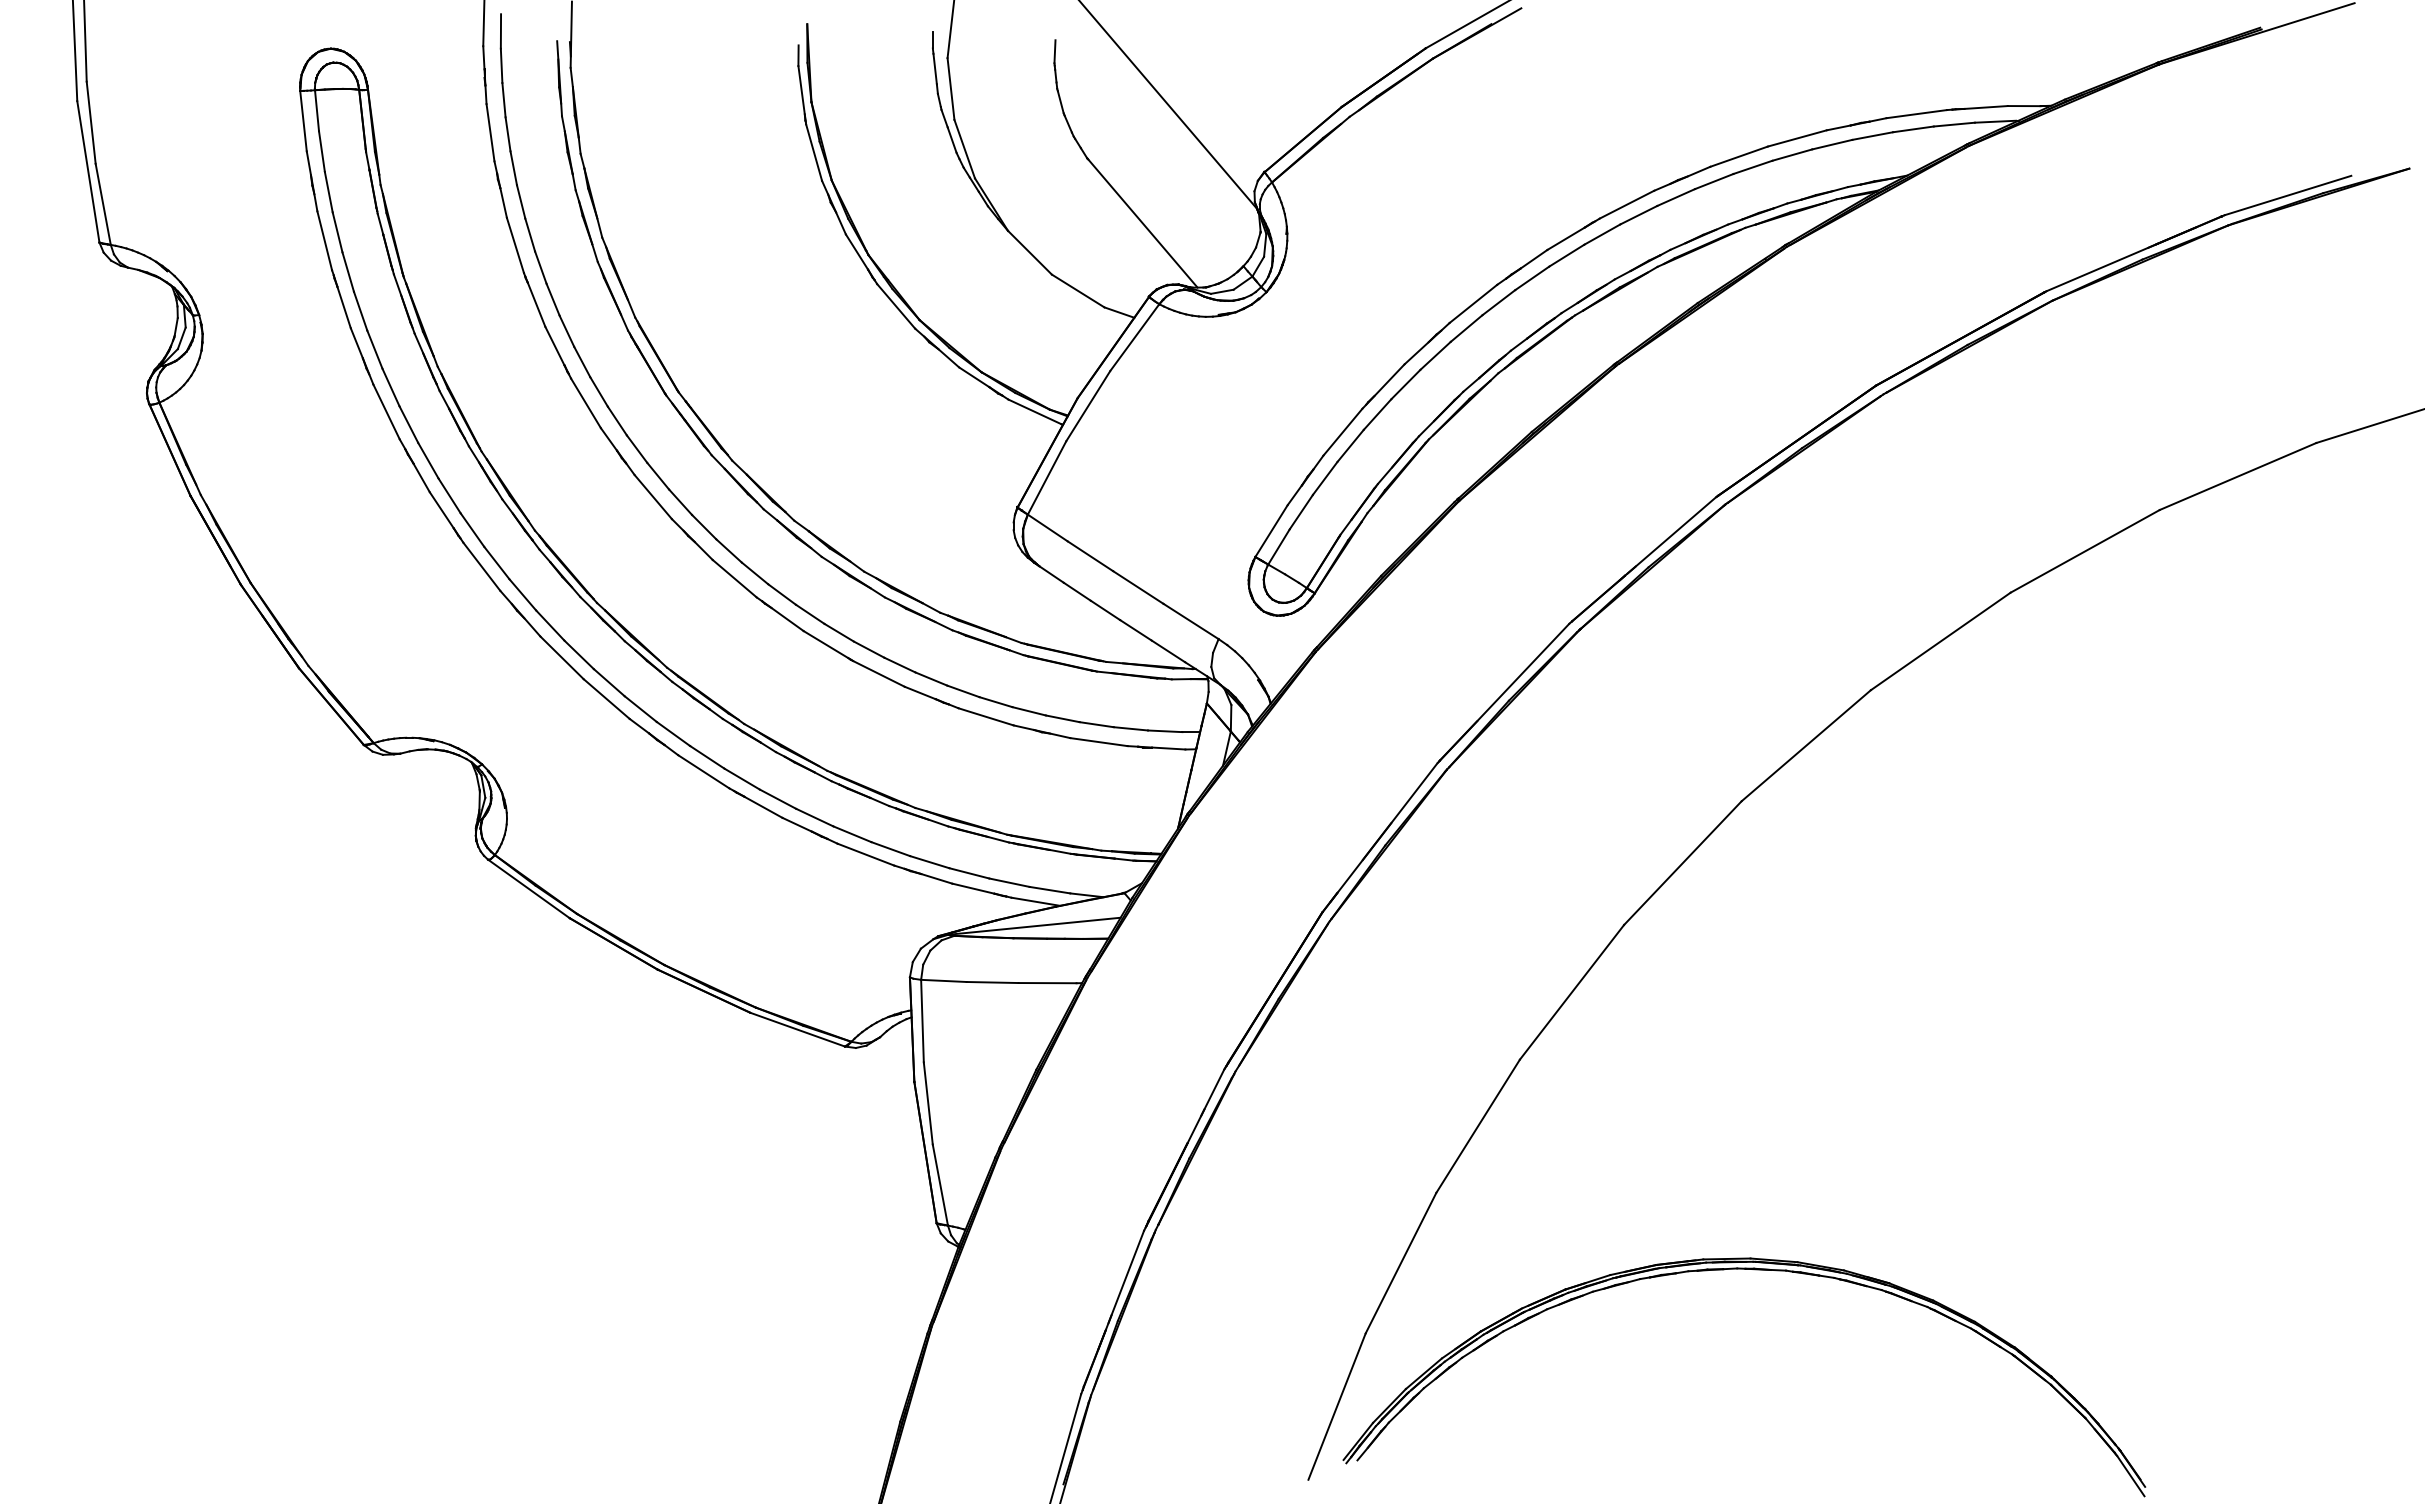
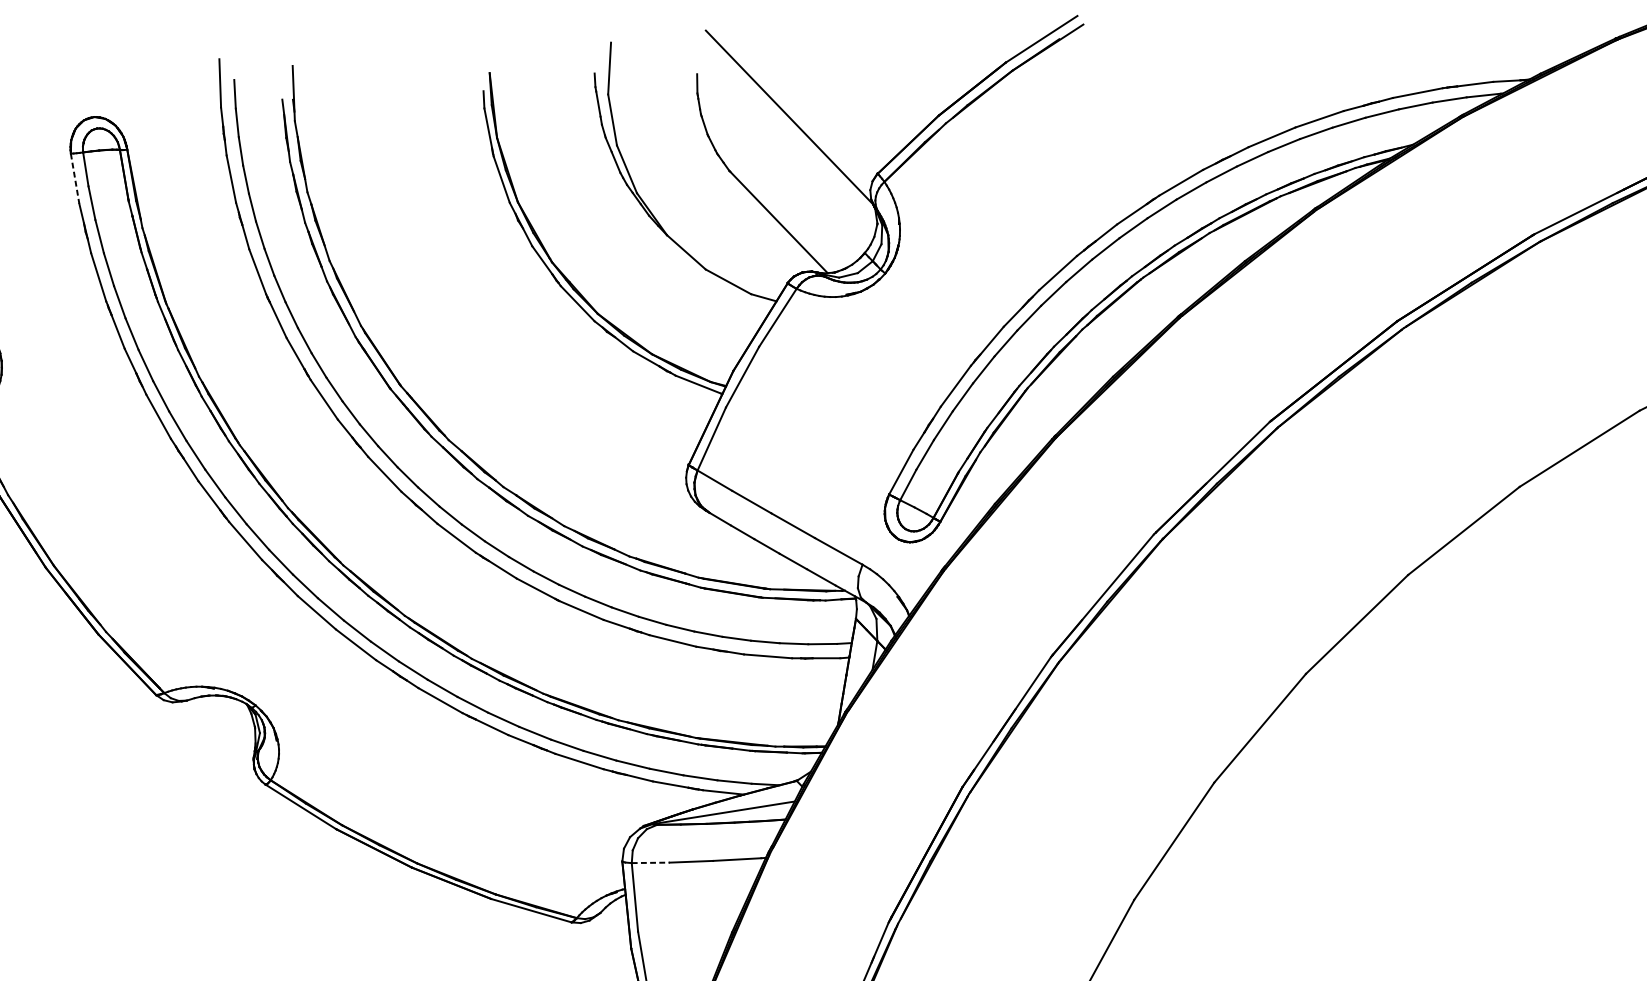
line: (303, 121) -> (75, 179), solid -> dashed
line: (943, 980) -> (650, 862), solid -> dashed

